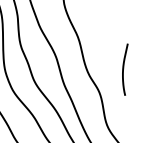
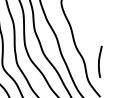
curve: (123, 69) -> (99, 61), moved

